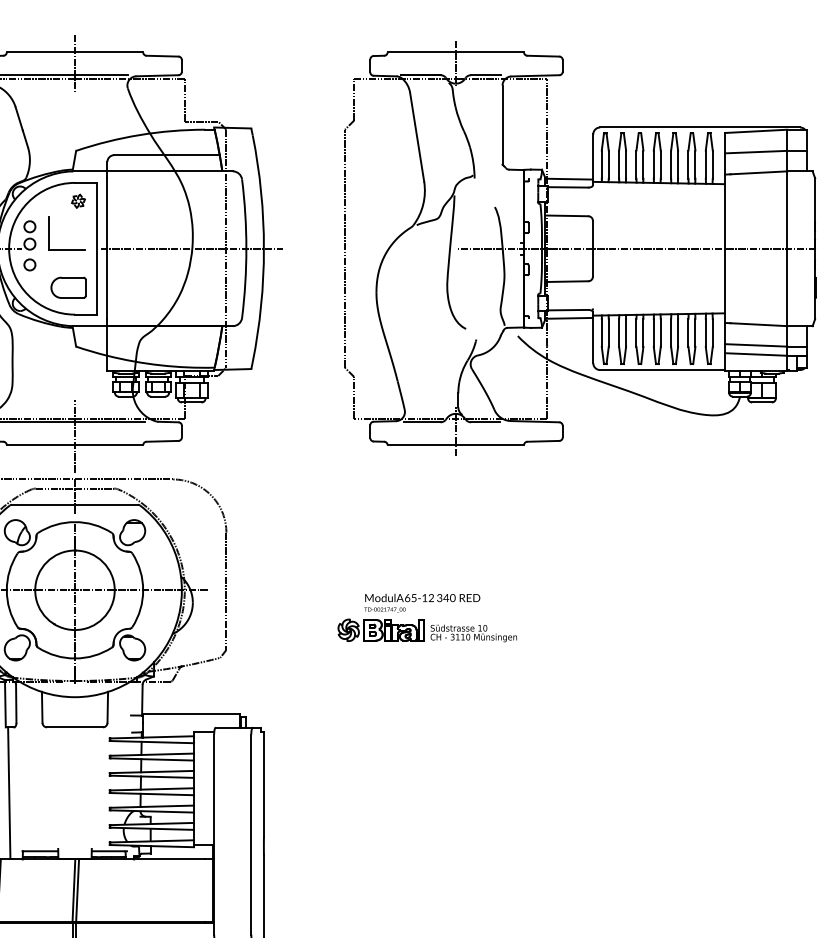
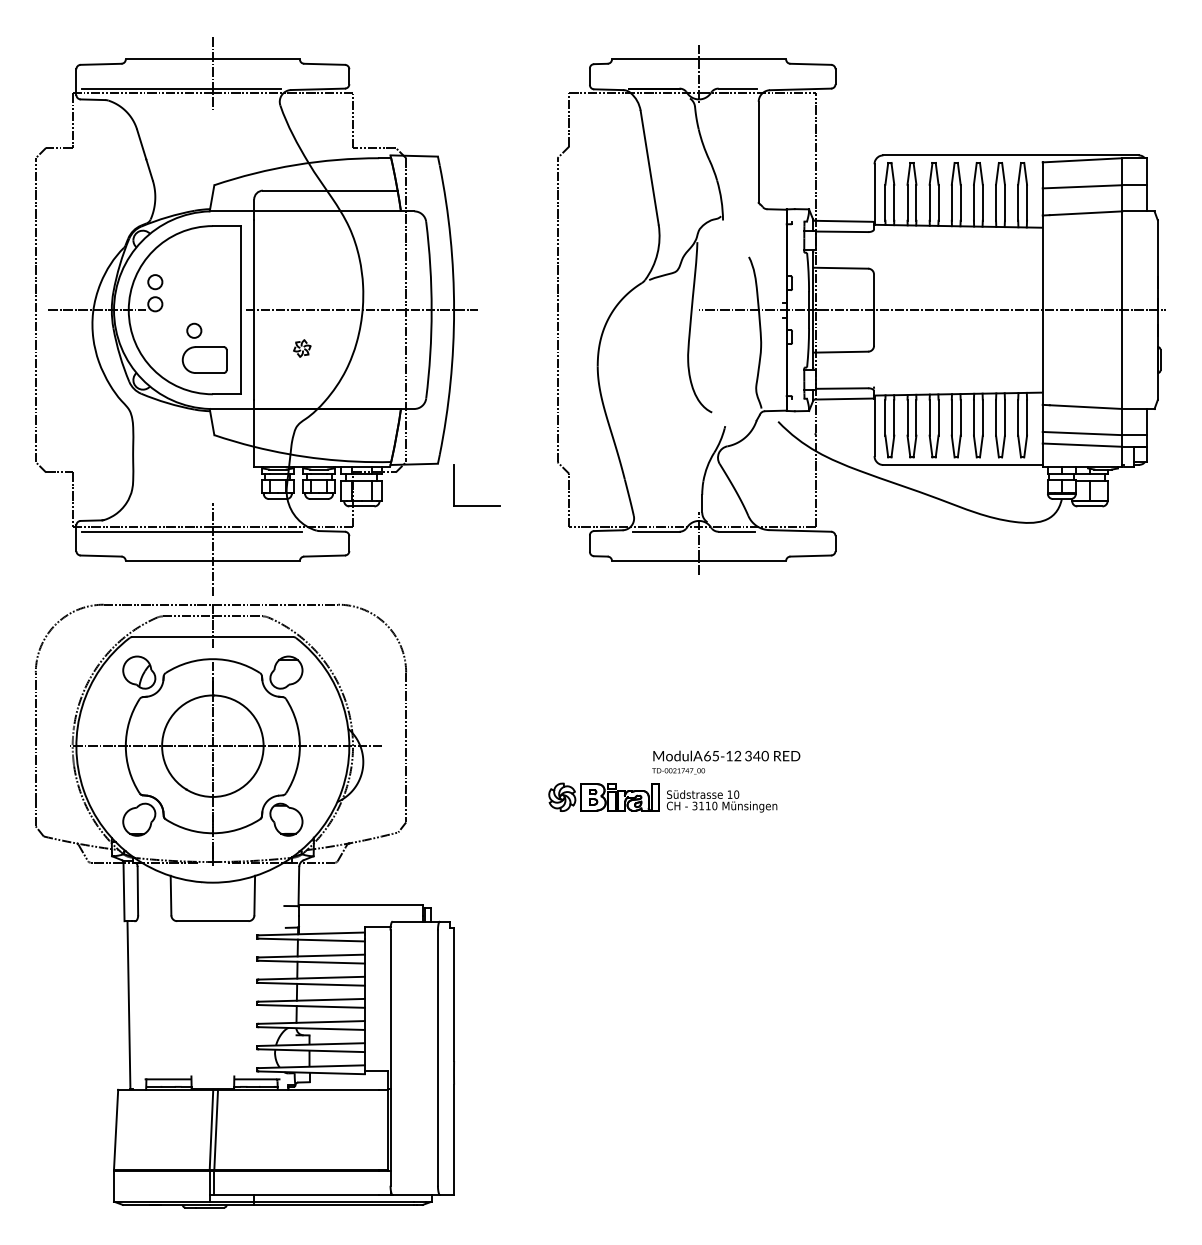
part: (78, 201) -> (302, 348), moved
part: (66, 249) -> (476, 505), moved
circle: (30, 264) -> (194, 330), moved
text: (422, 603) -> (726, 762), moved

